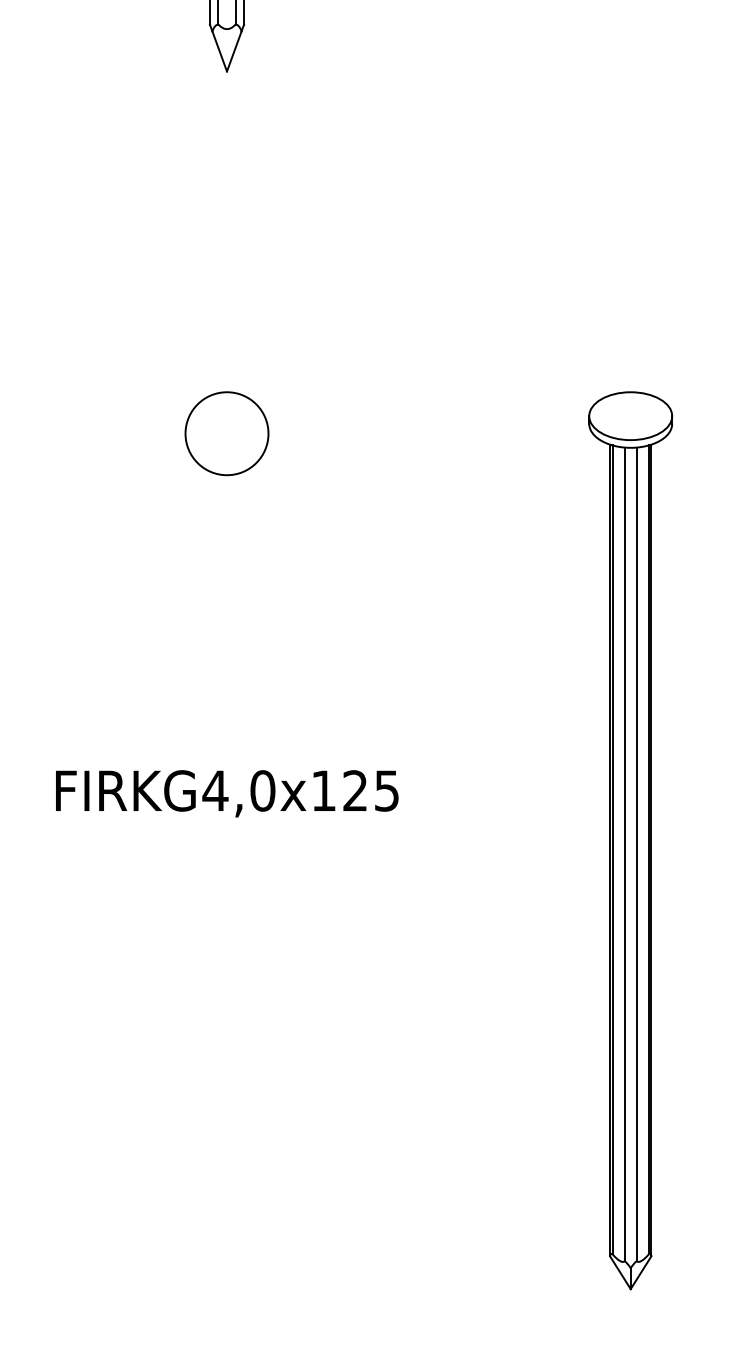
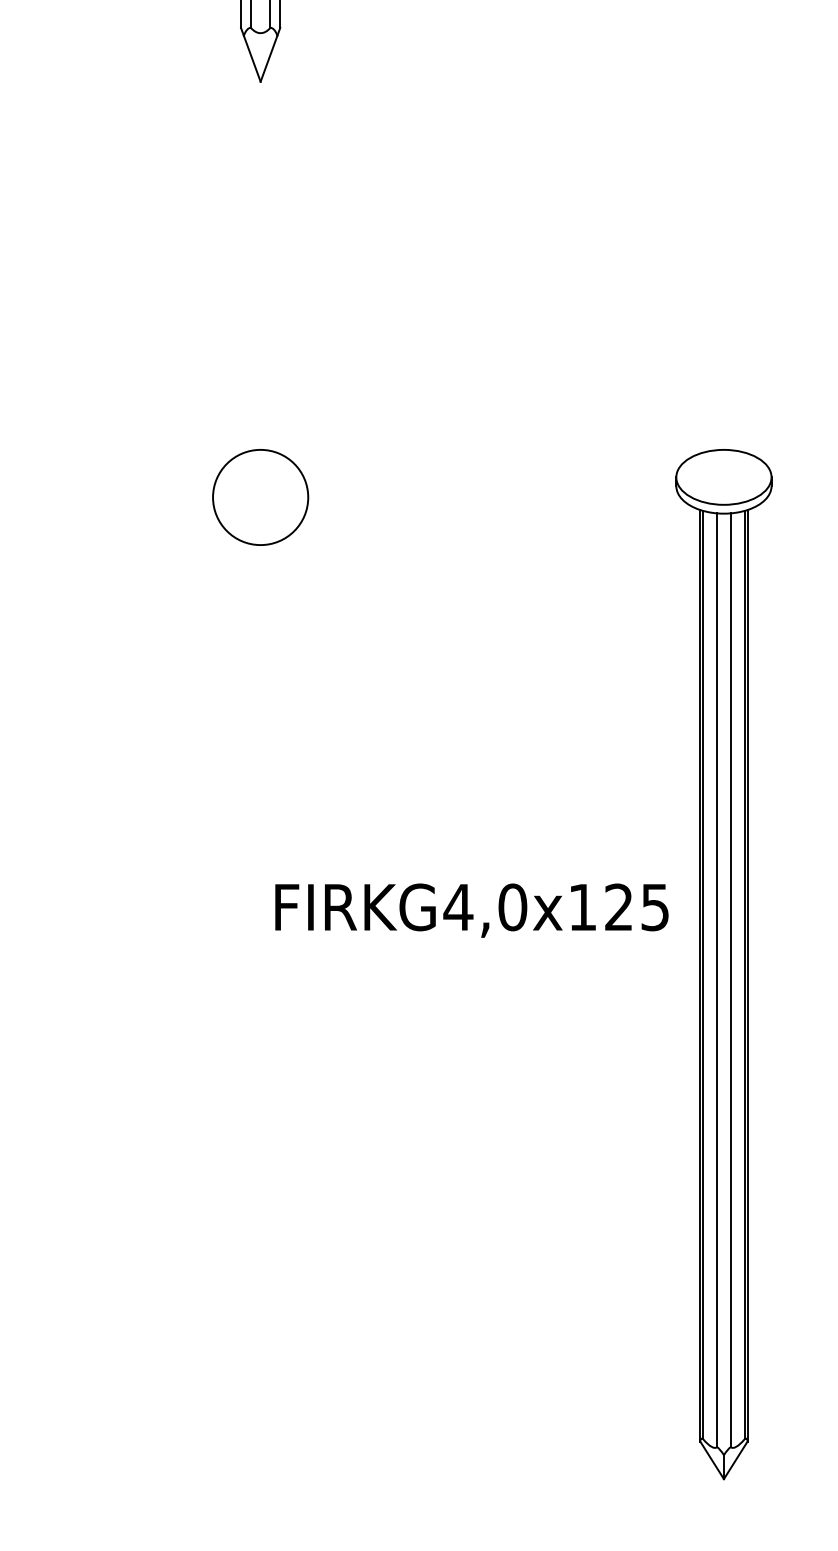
text: (226, 793) -> (471, 910), moved

